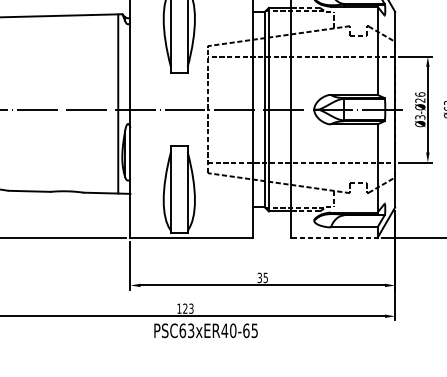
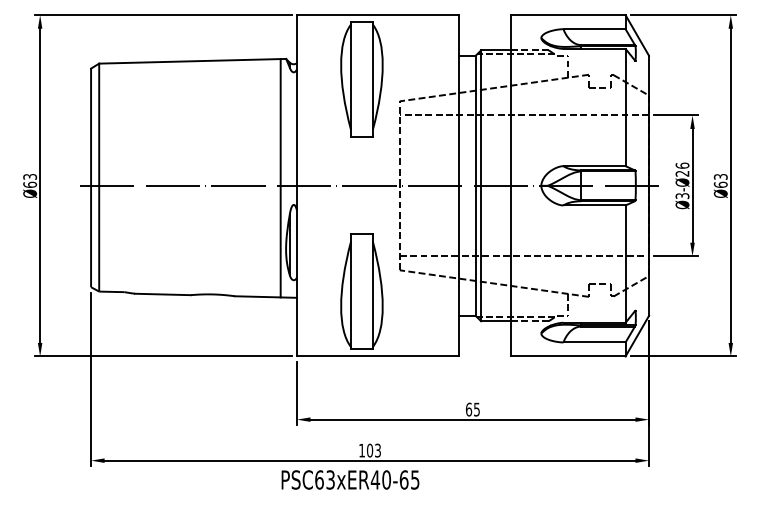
line: (334, 237) -> (568, 356), dashed -> solid
text: (260, 277) -> (469, 409), 35 -> 65
text: (185, 308) -> (370, 450), 123 -> 103
text: (206, 330) -> (350, 479), moved

